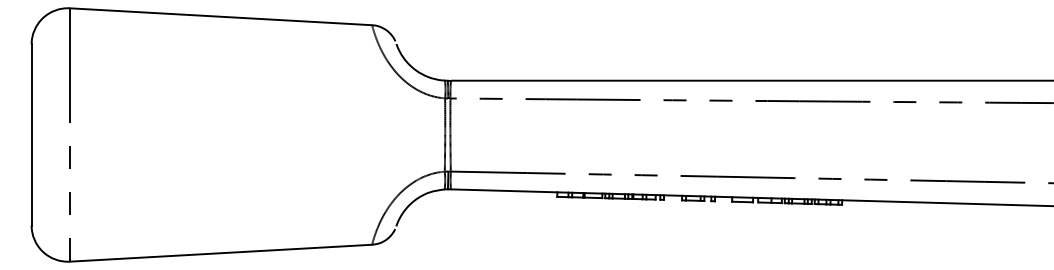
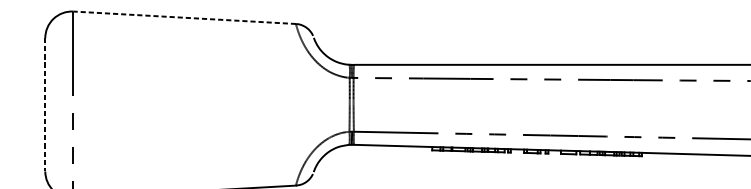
line: (220, 16) -> (184, 17), solid -> dashed
line: (31, 134) -> (45, 104), solid -> dashed

